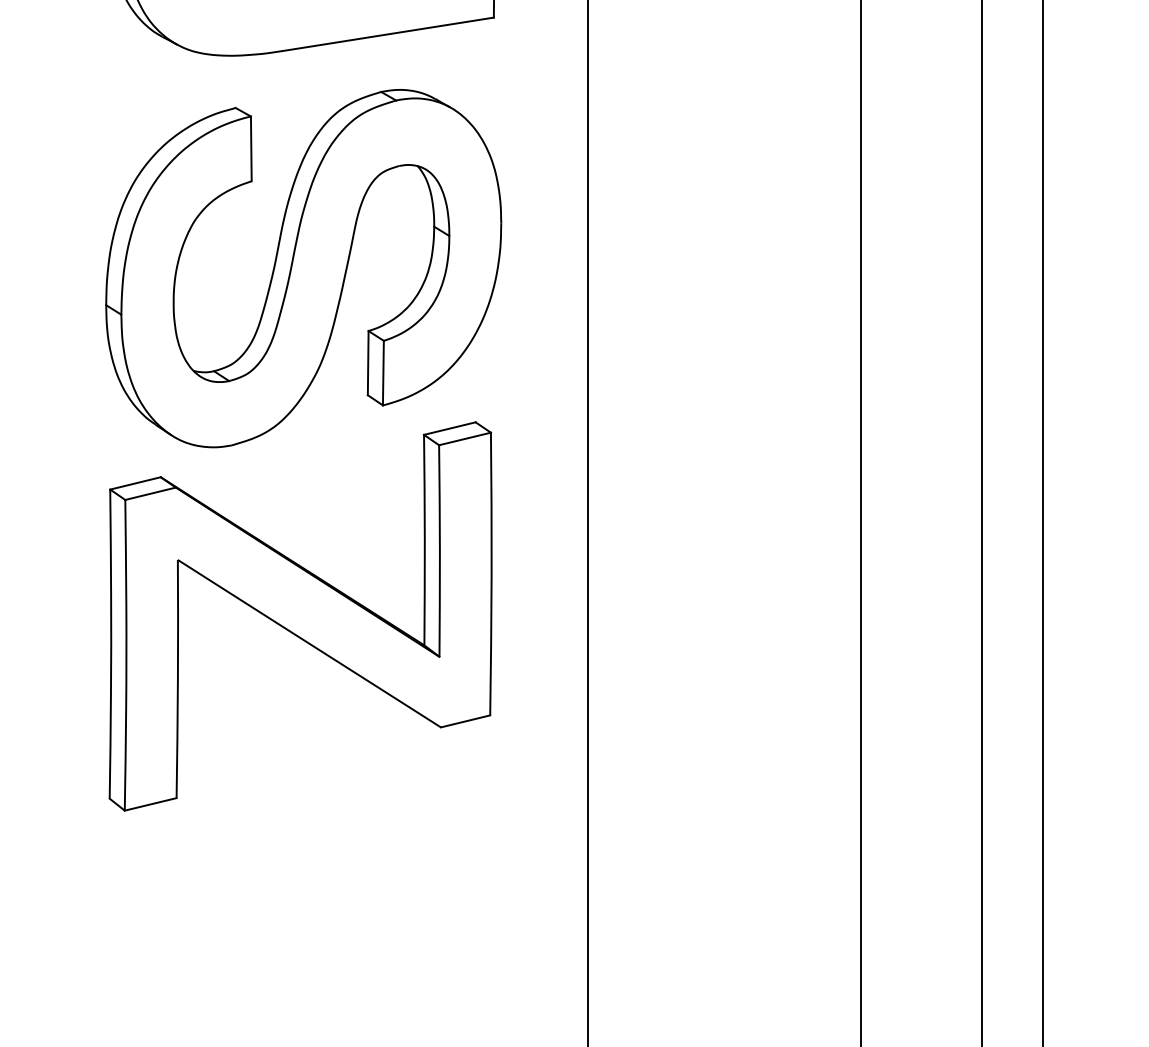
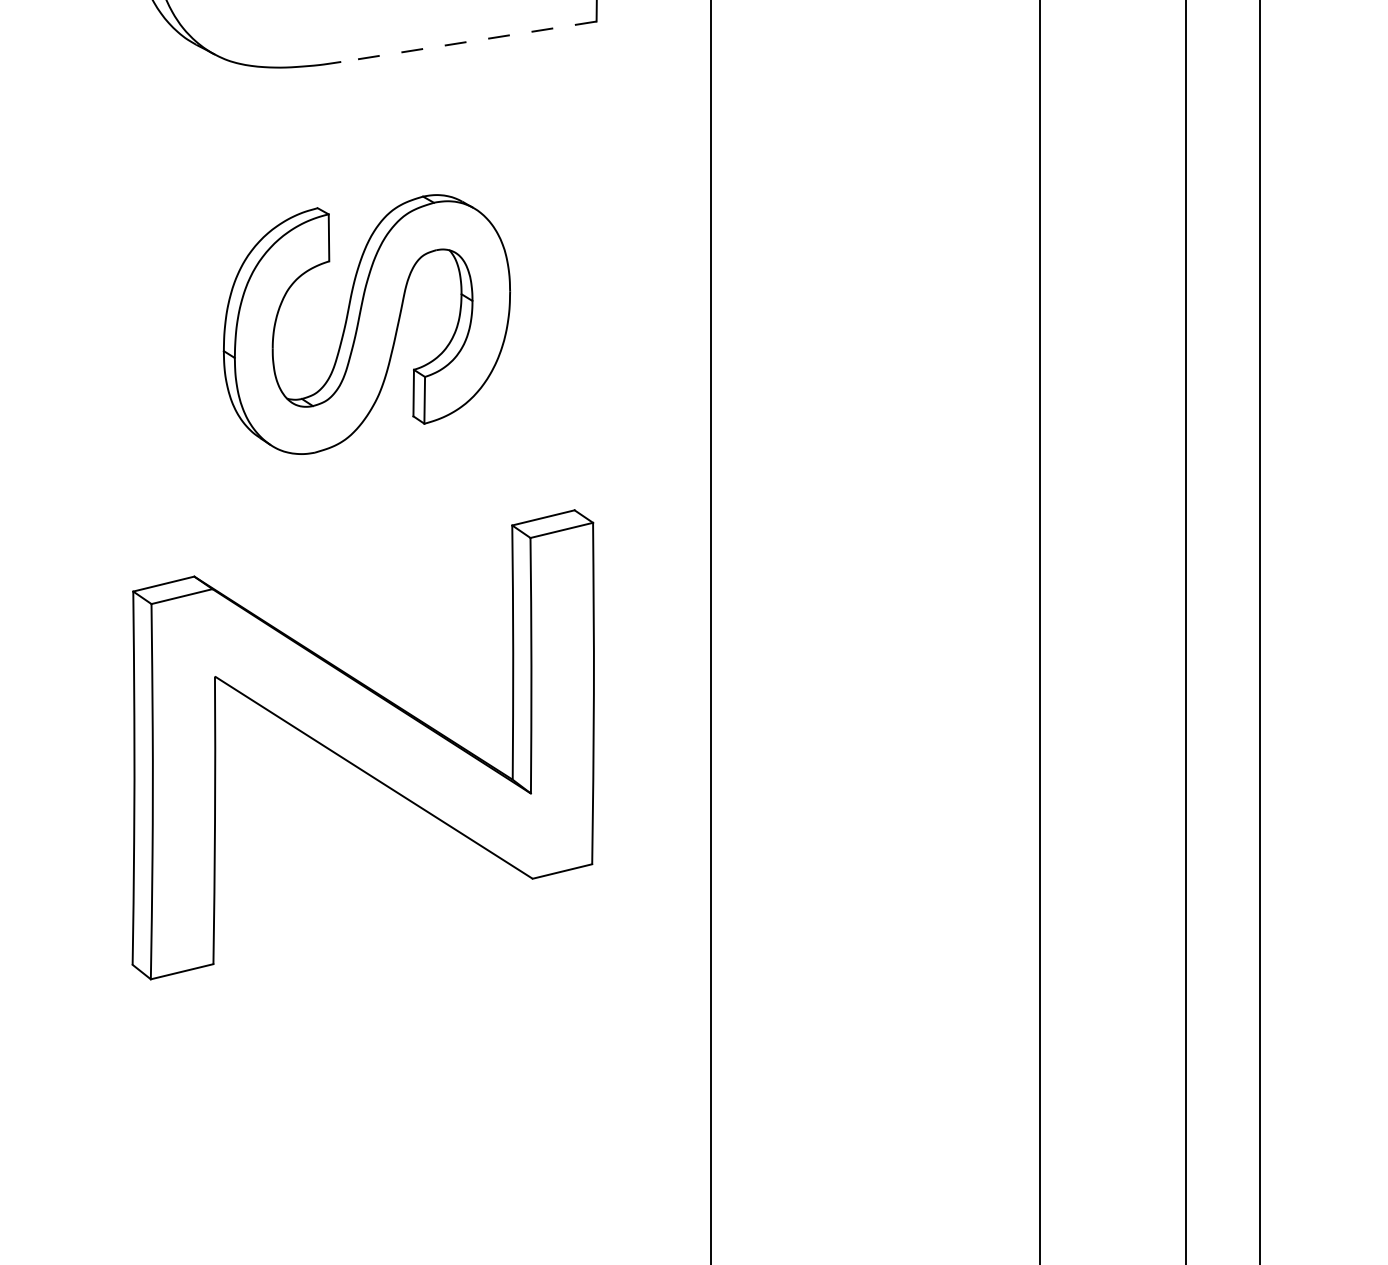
line: (387, 34) -> (468, 41), solid -> dashed
part: (303, 268) -> (366, 324), size x0.6

